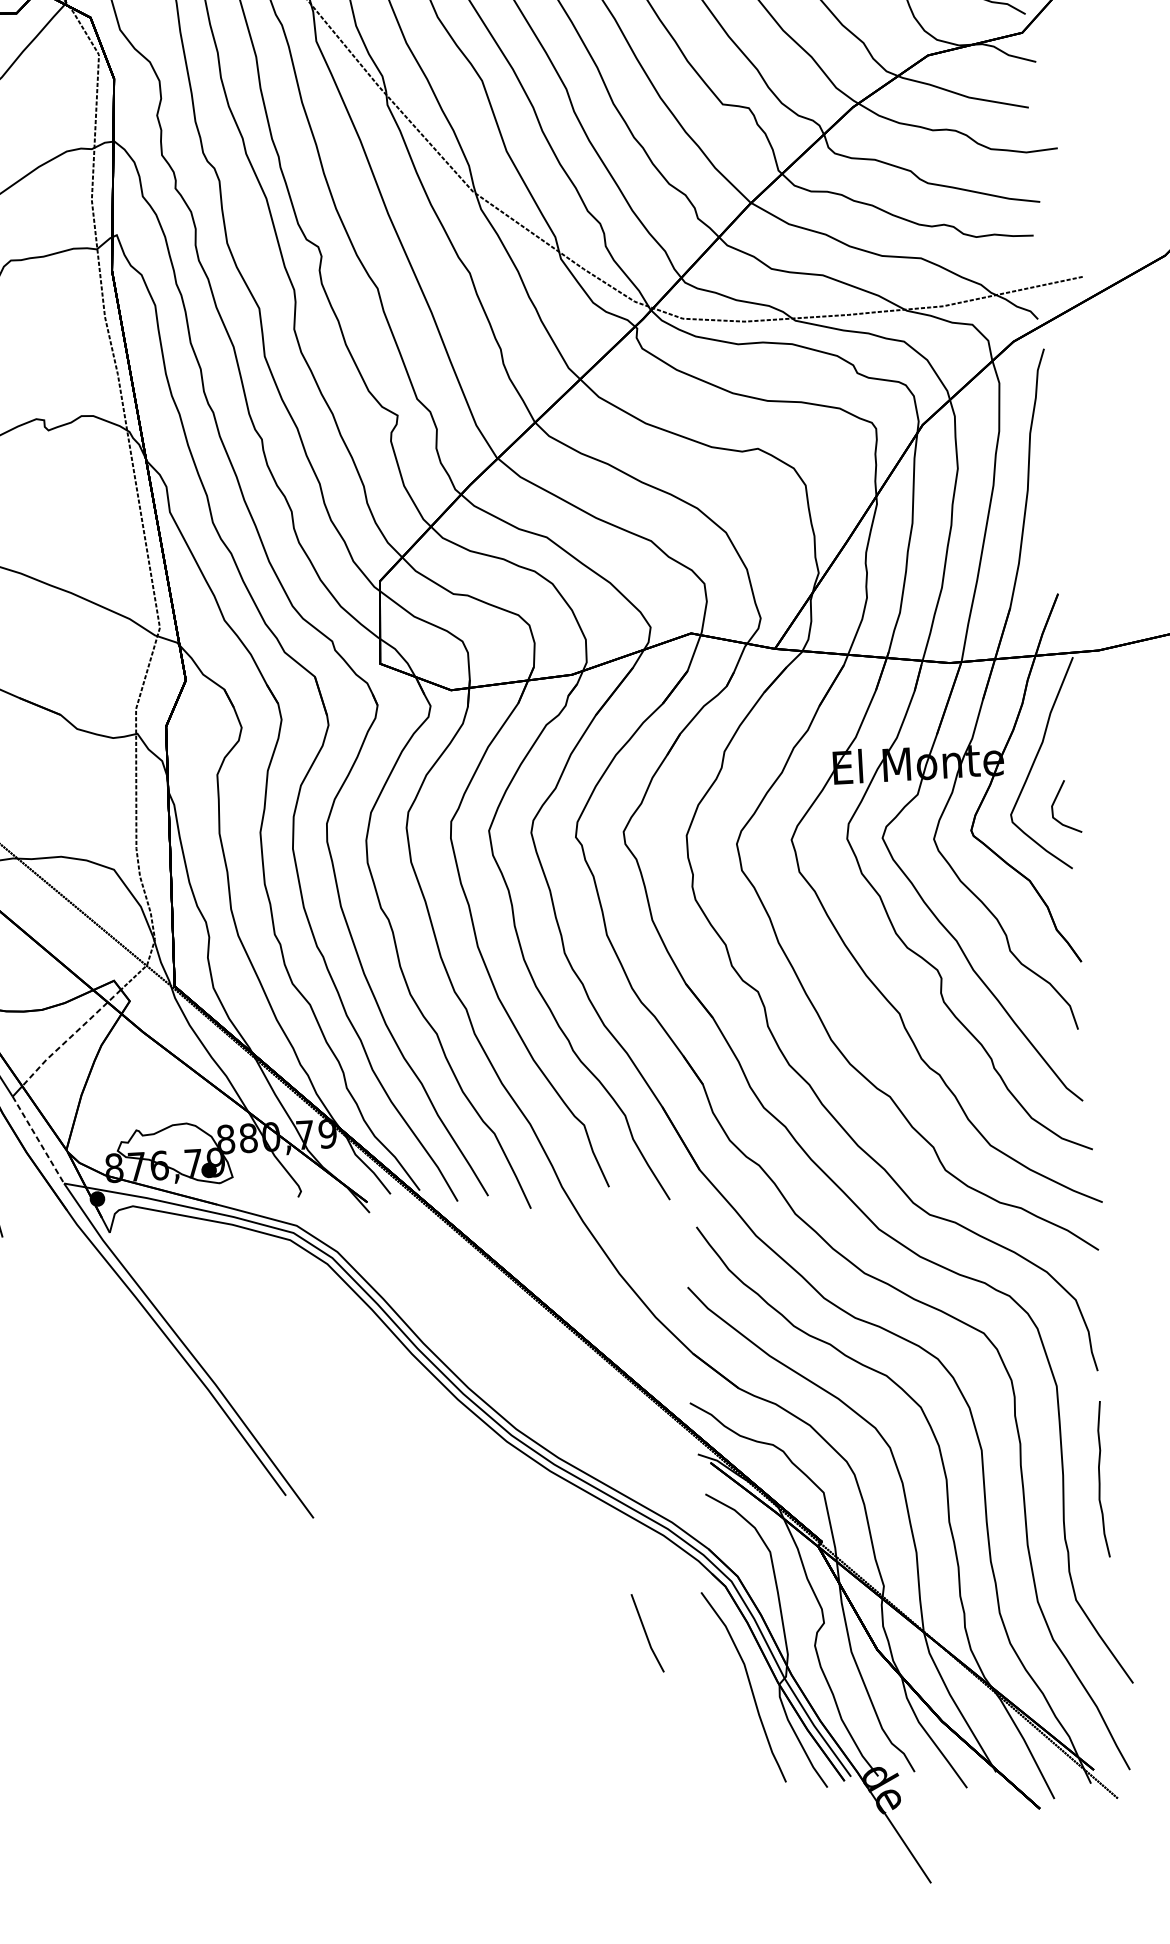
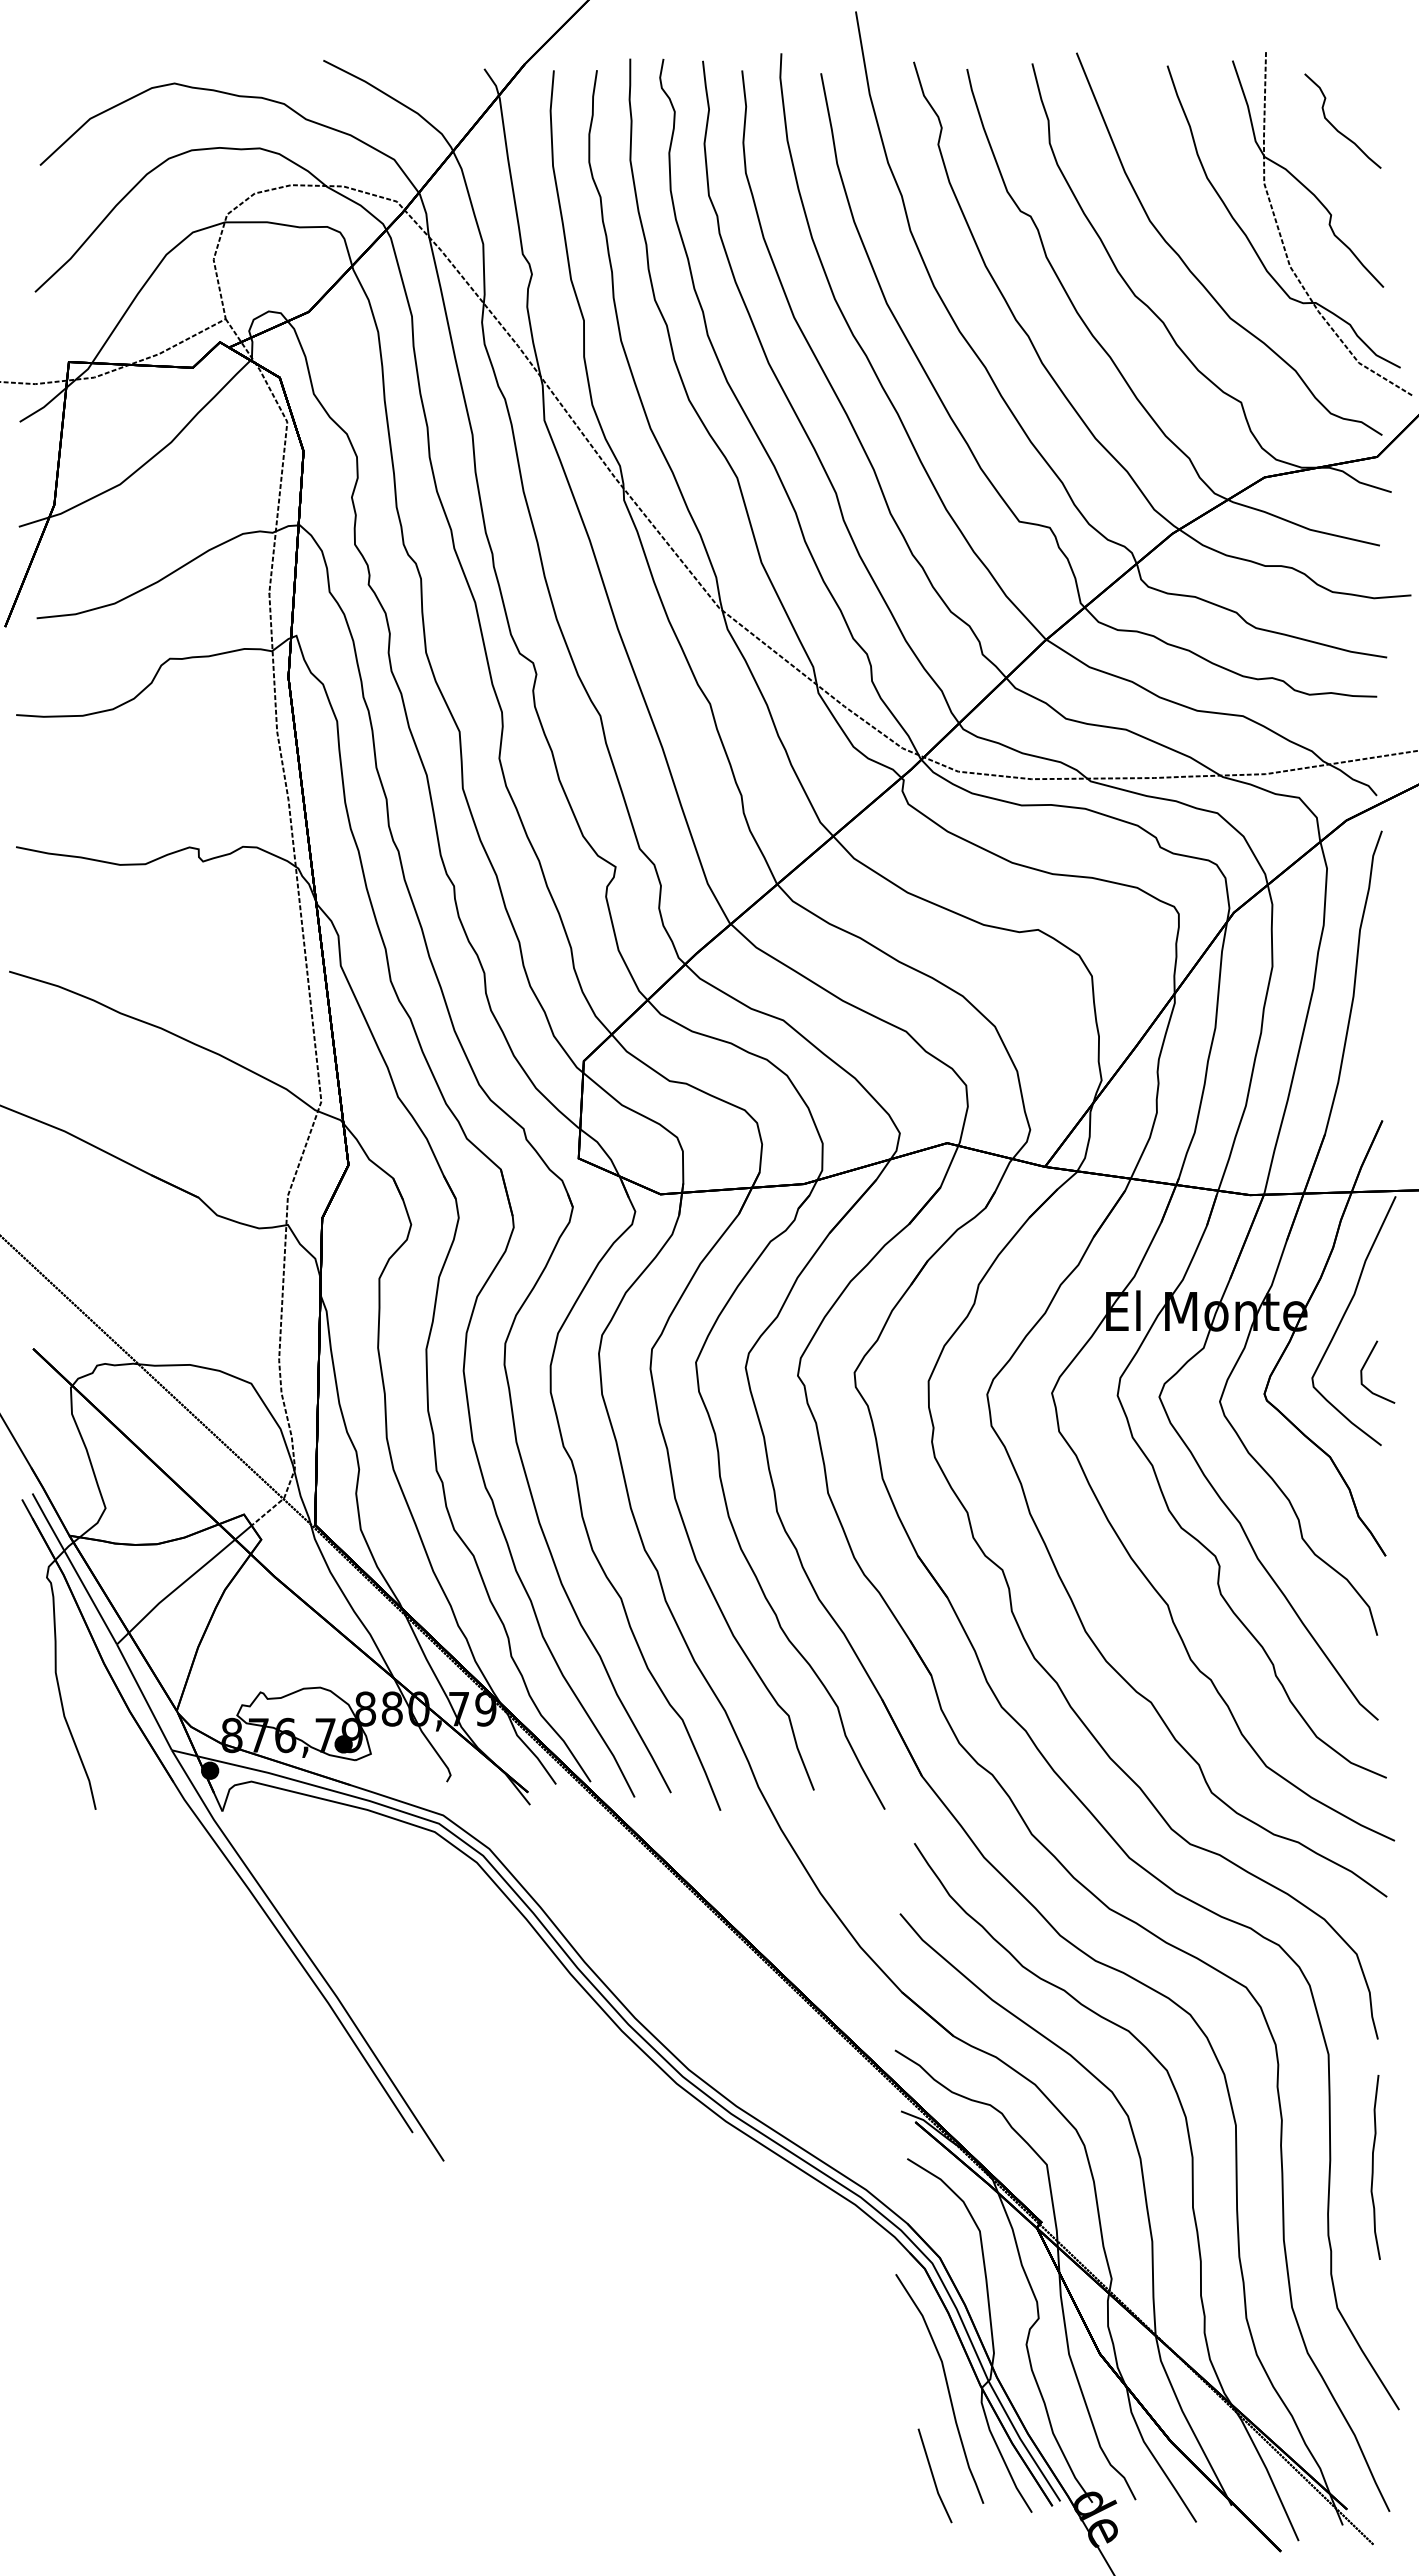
line: (70, 1037) -> (189, 1578), dashed -> solid
line: (38, 1140) -> (144, 1697), dashed -> solid
part: (647, 1632) -> (934, 2475), moved

